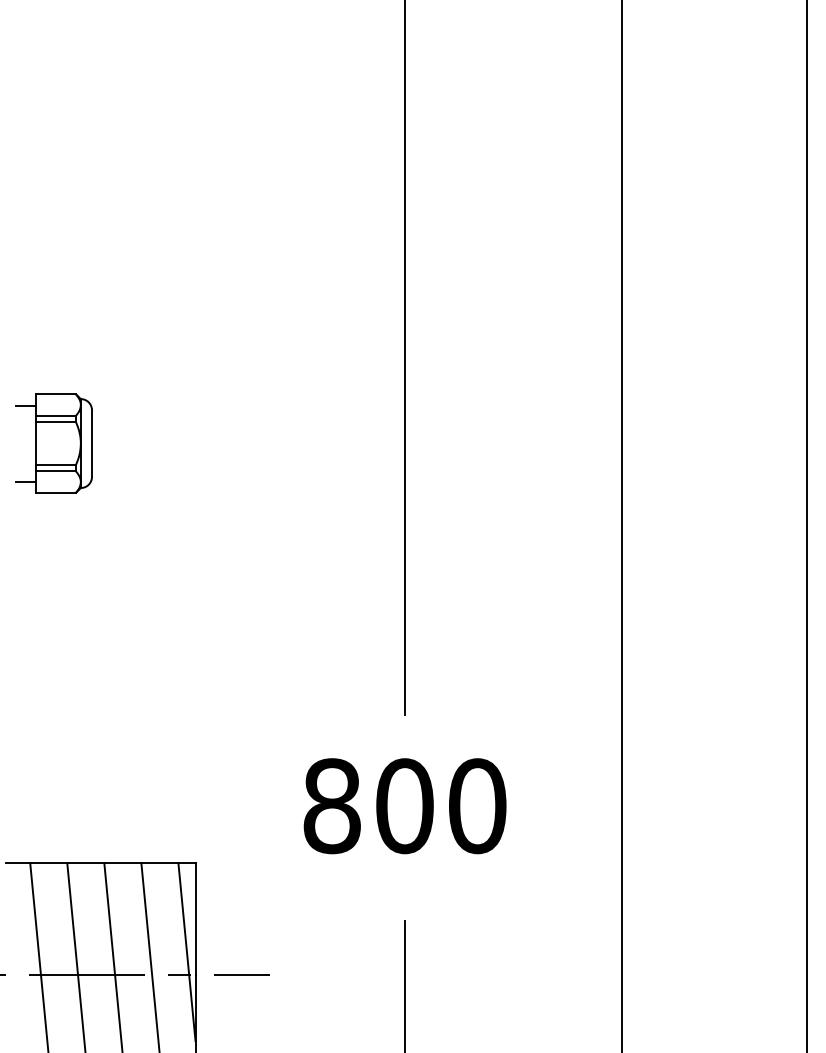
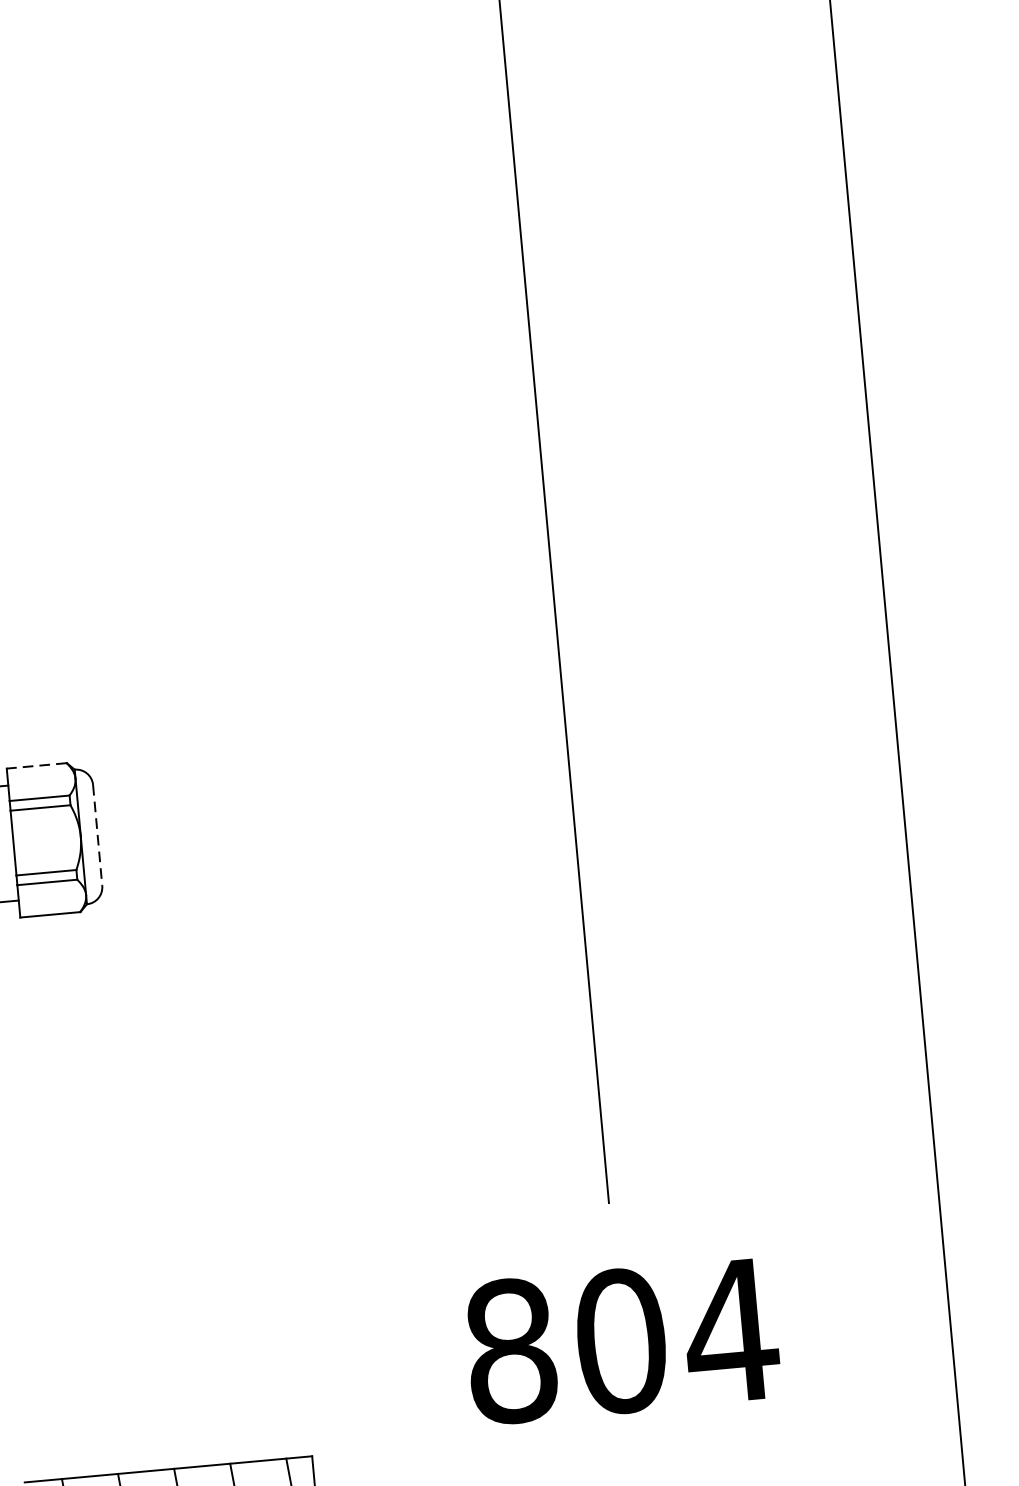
line: (56, 394) -> (37, 766), solid -> dashed
line: (91, 444) -> (97, 836), solid -> dashed
text: (477, 806) -> (731, 1331), 800 -> 804

